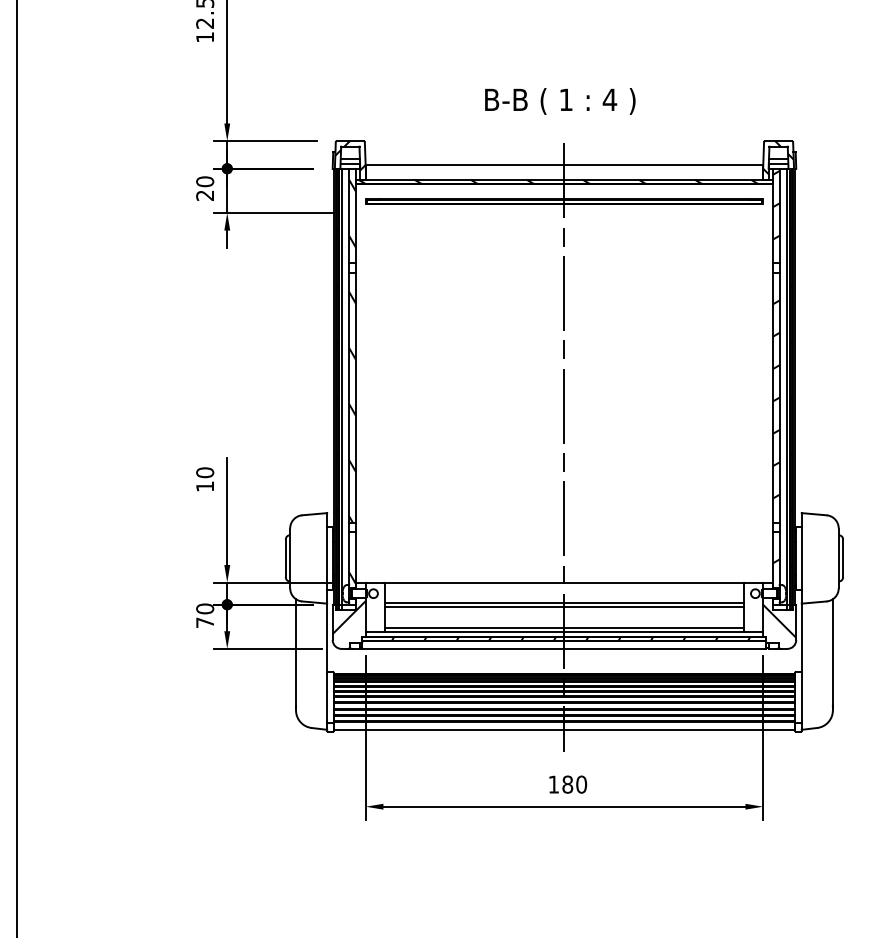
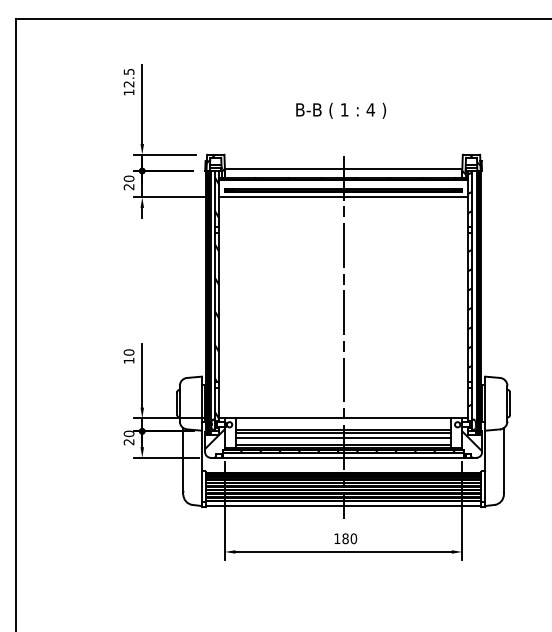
text: (560, 100) -> (341, 110), moved
line: (564, 213) -> (343, 197), added
line: (564, 615) -> (343, 437), added
text: (204, 623) -> (128, 442), 70 -> 20

